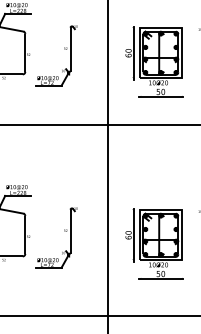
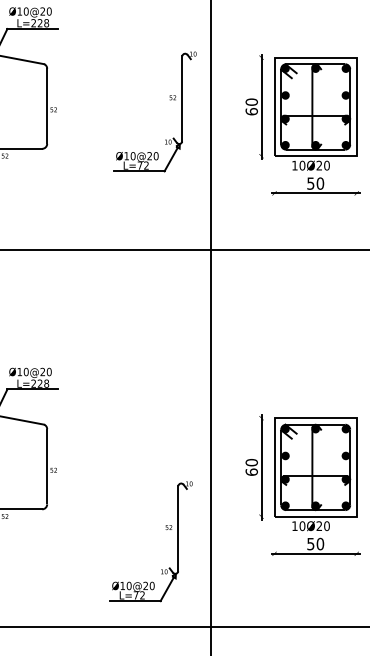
part: (64, 49) -> (170, 99), moved
part: (64, 231) -> (166, 529), moved

